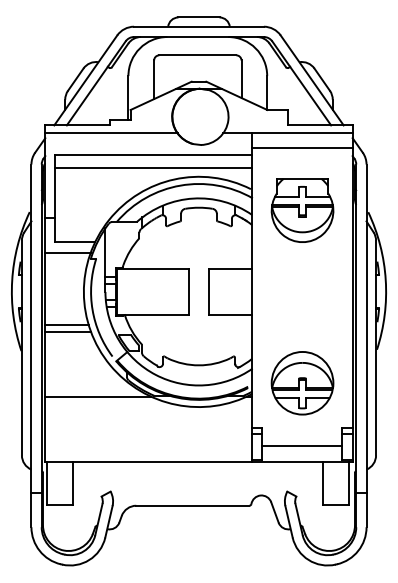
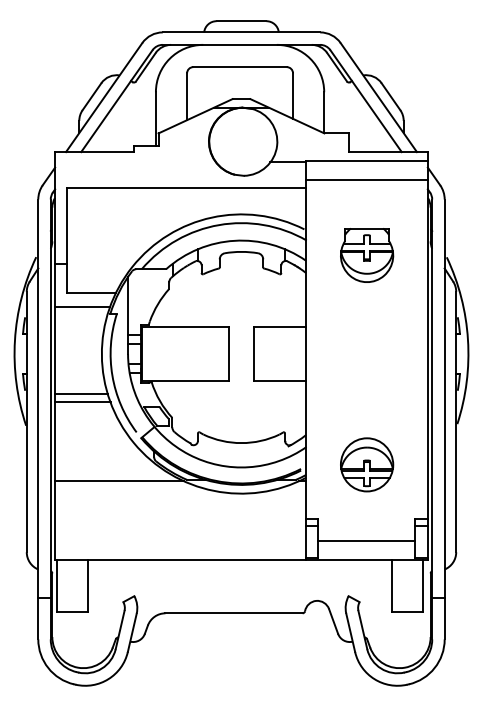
line: (111, 133) -> (135, 161), removed
line: (153, 167) -> (186, 203), removed
part: (302, 210) -> (367, 255), size x0.7
part: (302, 383) -> (367, 465), size x0.7

